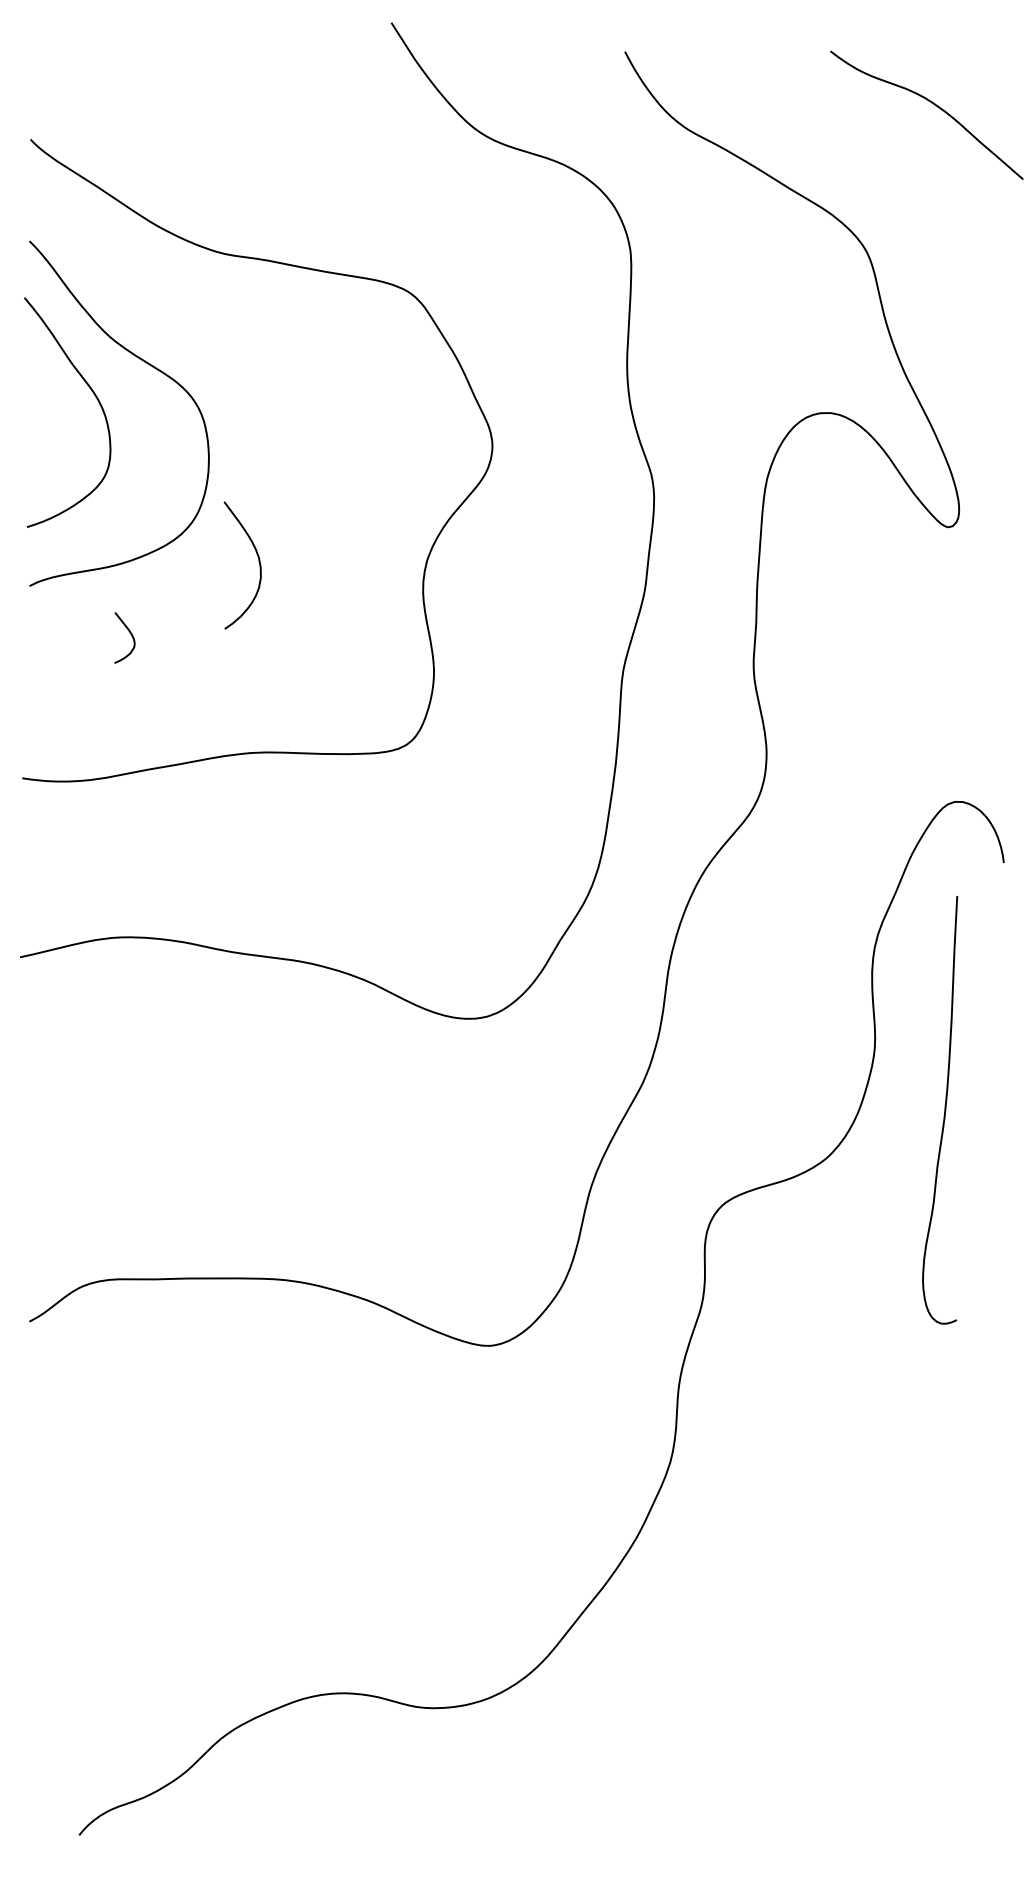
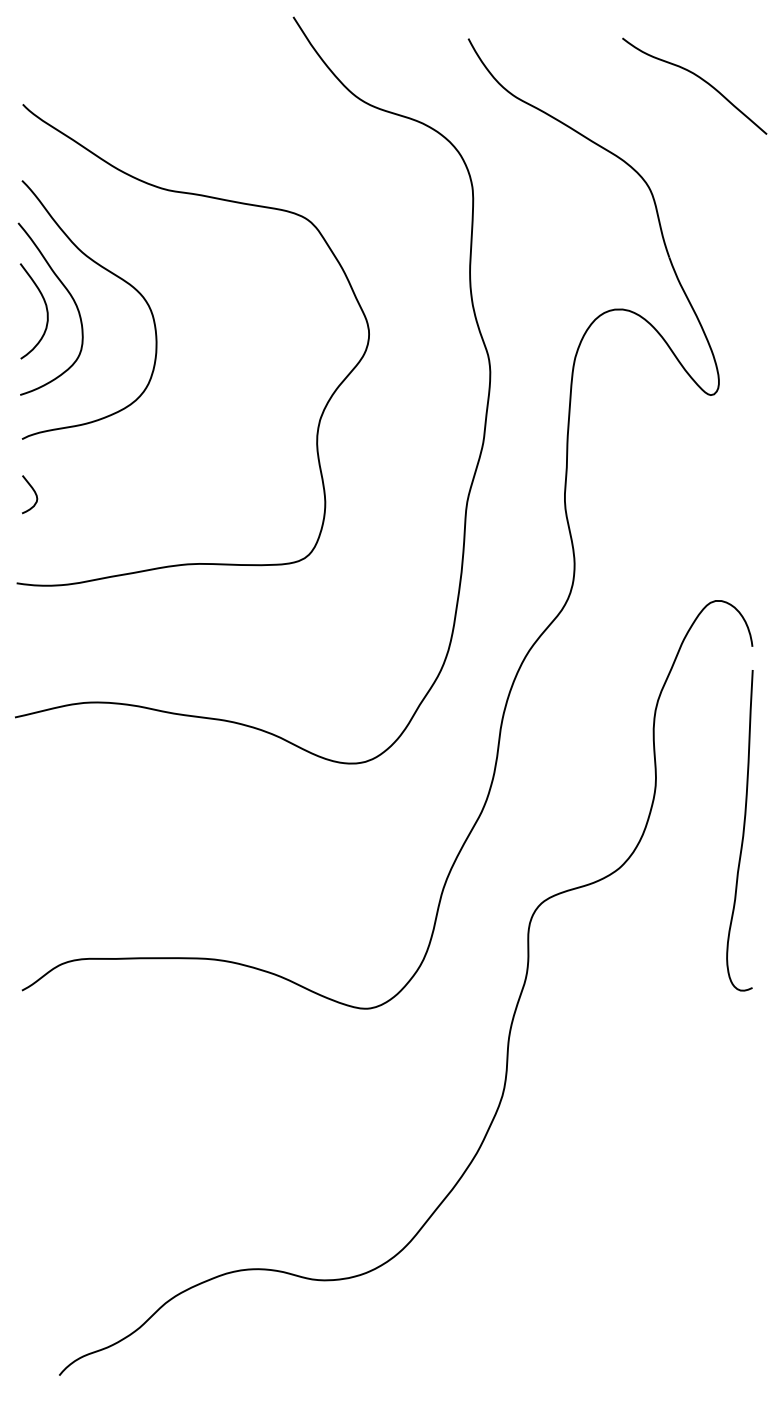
curve: (258, 562) -> (46, 309), moved
curve: (130, 634) -> (34, 491), moved
curve: (944, 1110) -> (743, 830), moved

